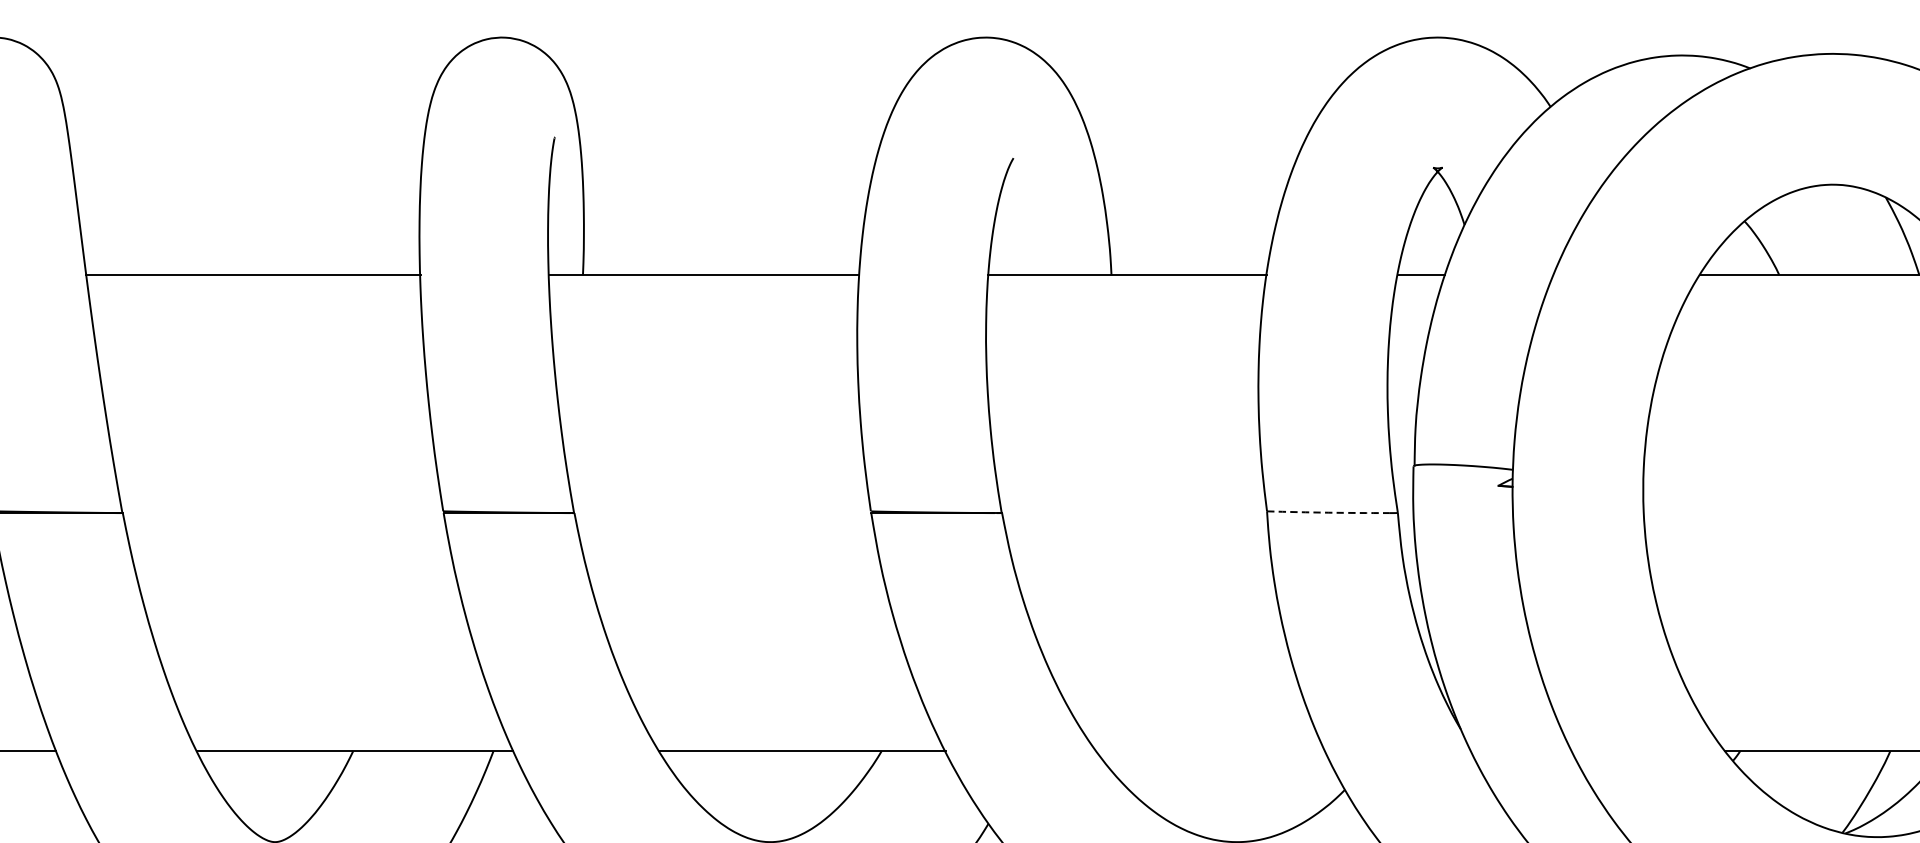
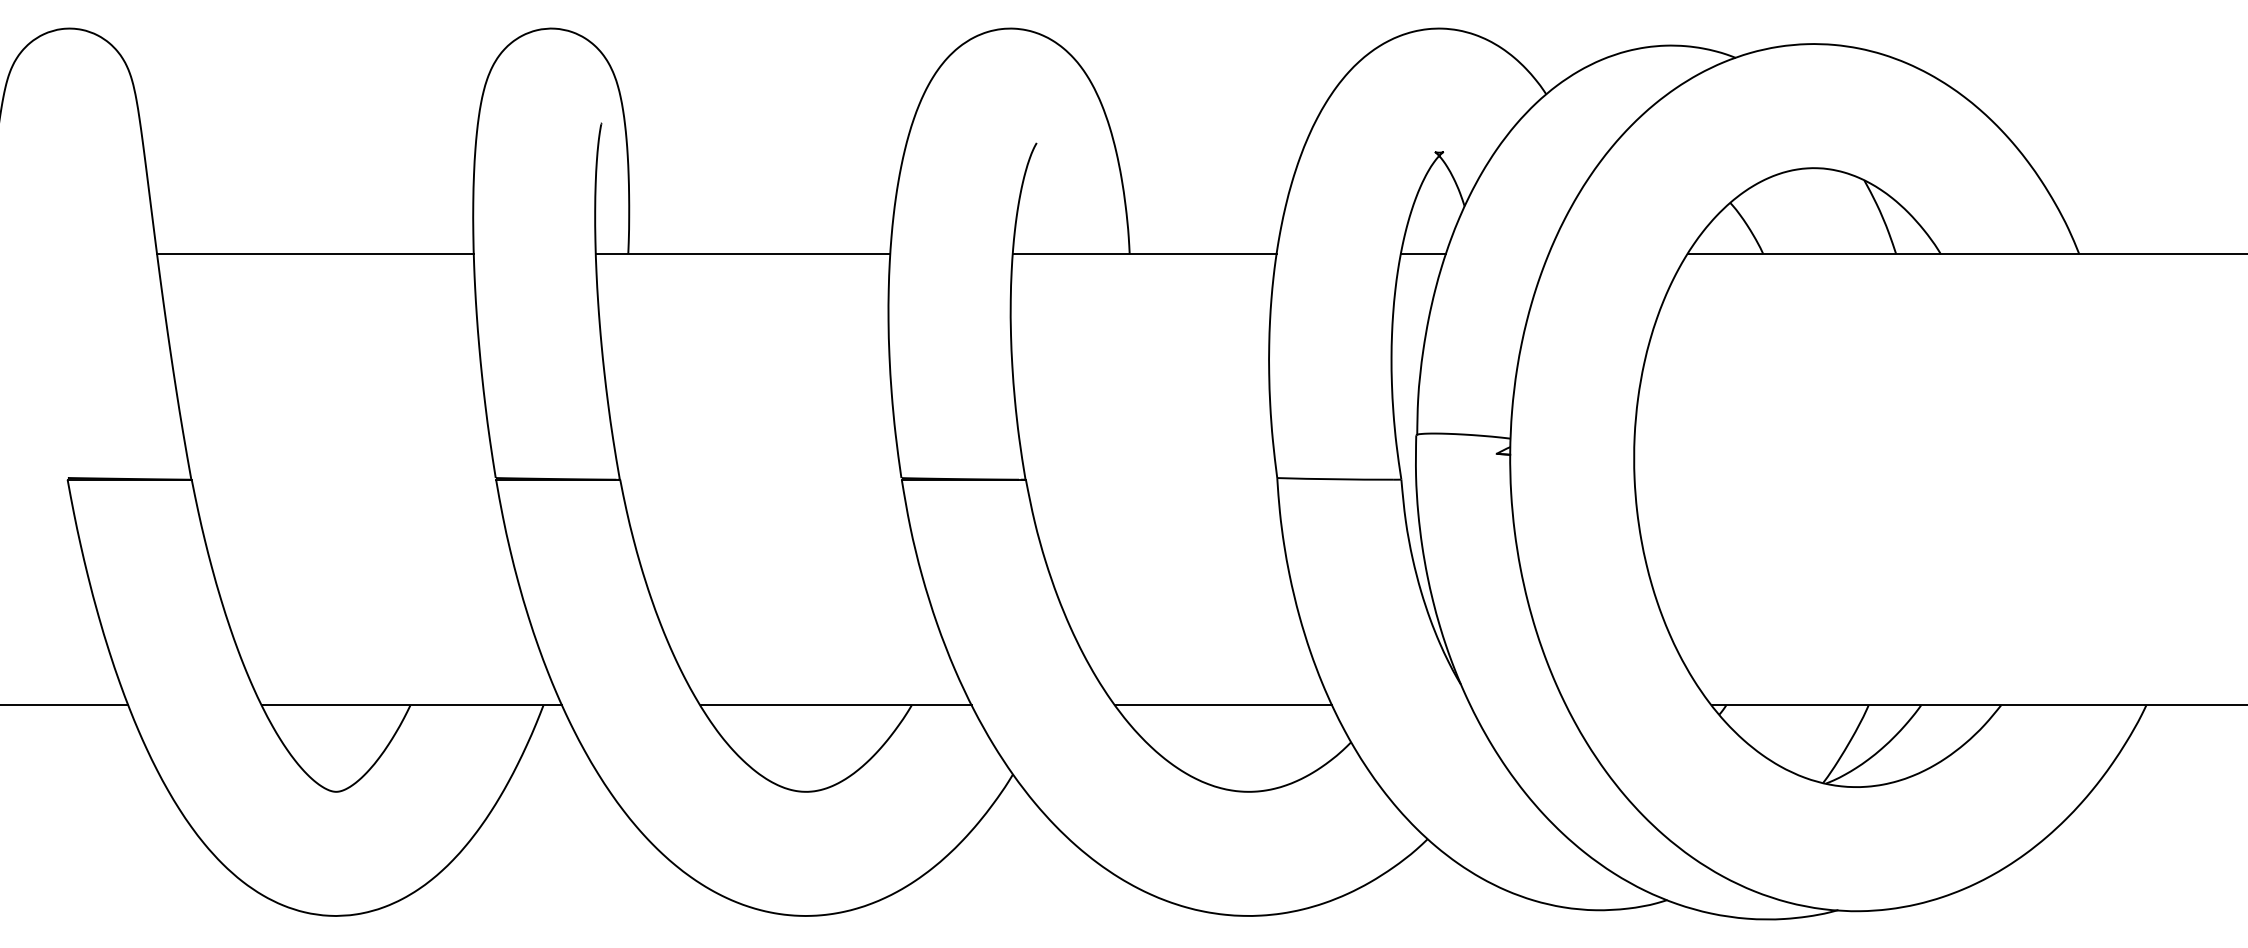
arc: (1328, 512) -> (1335, 479), dashed -> solid
line: (1210, 751) -> (1223, 705), added

